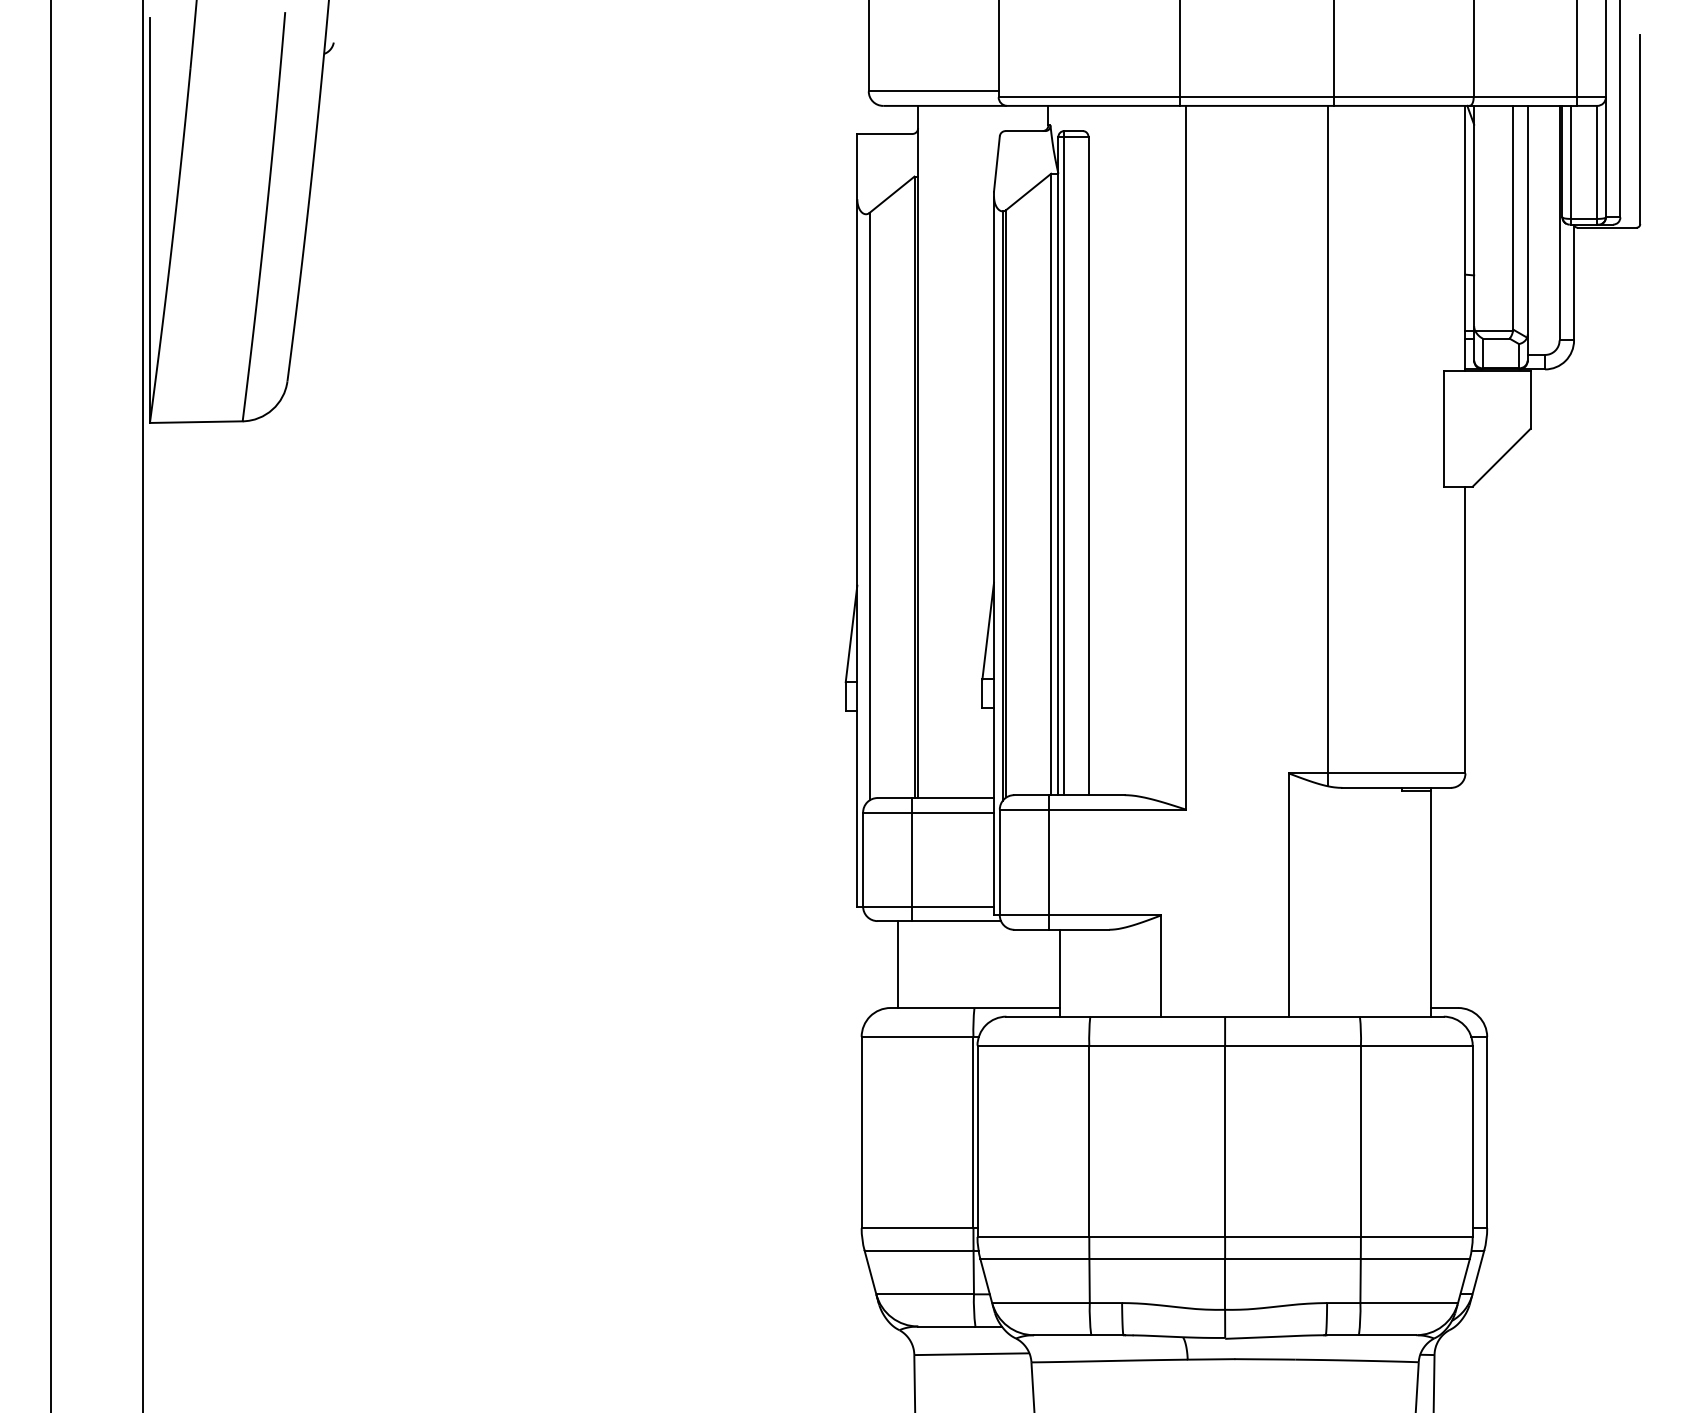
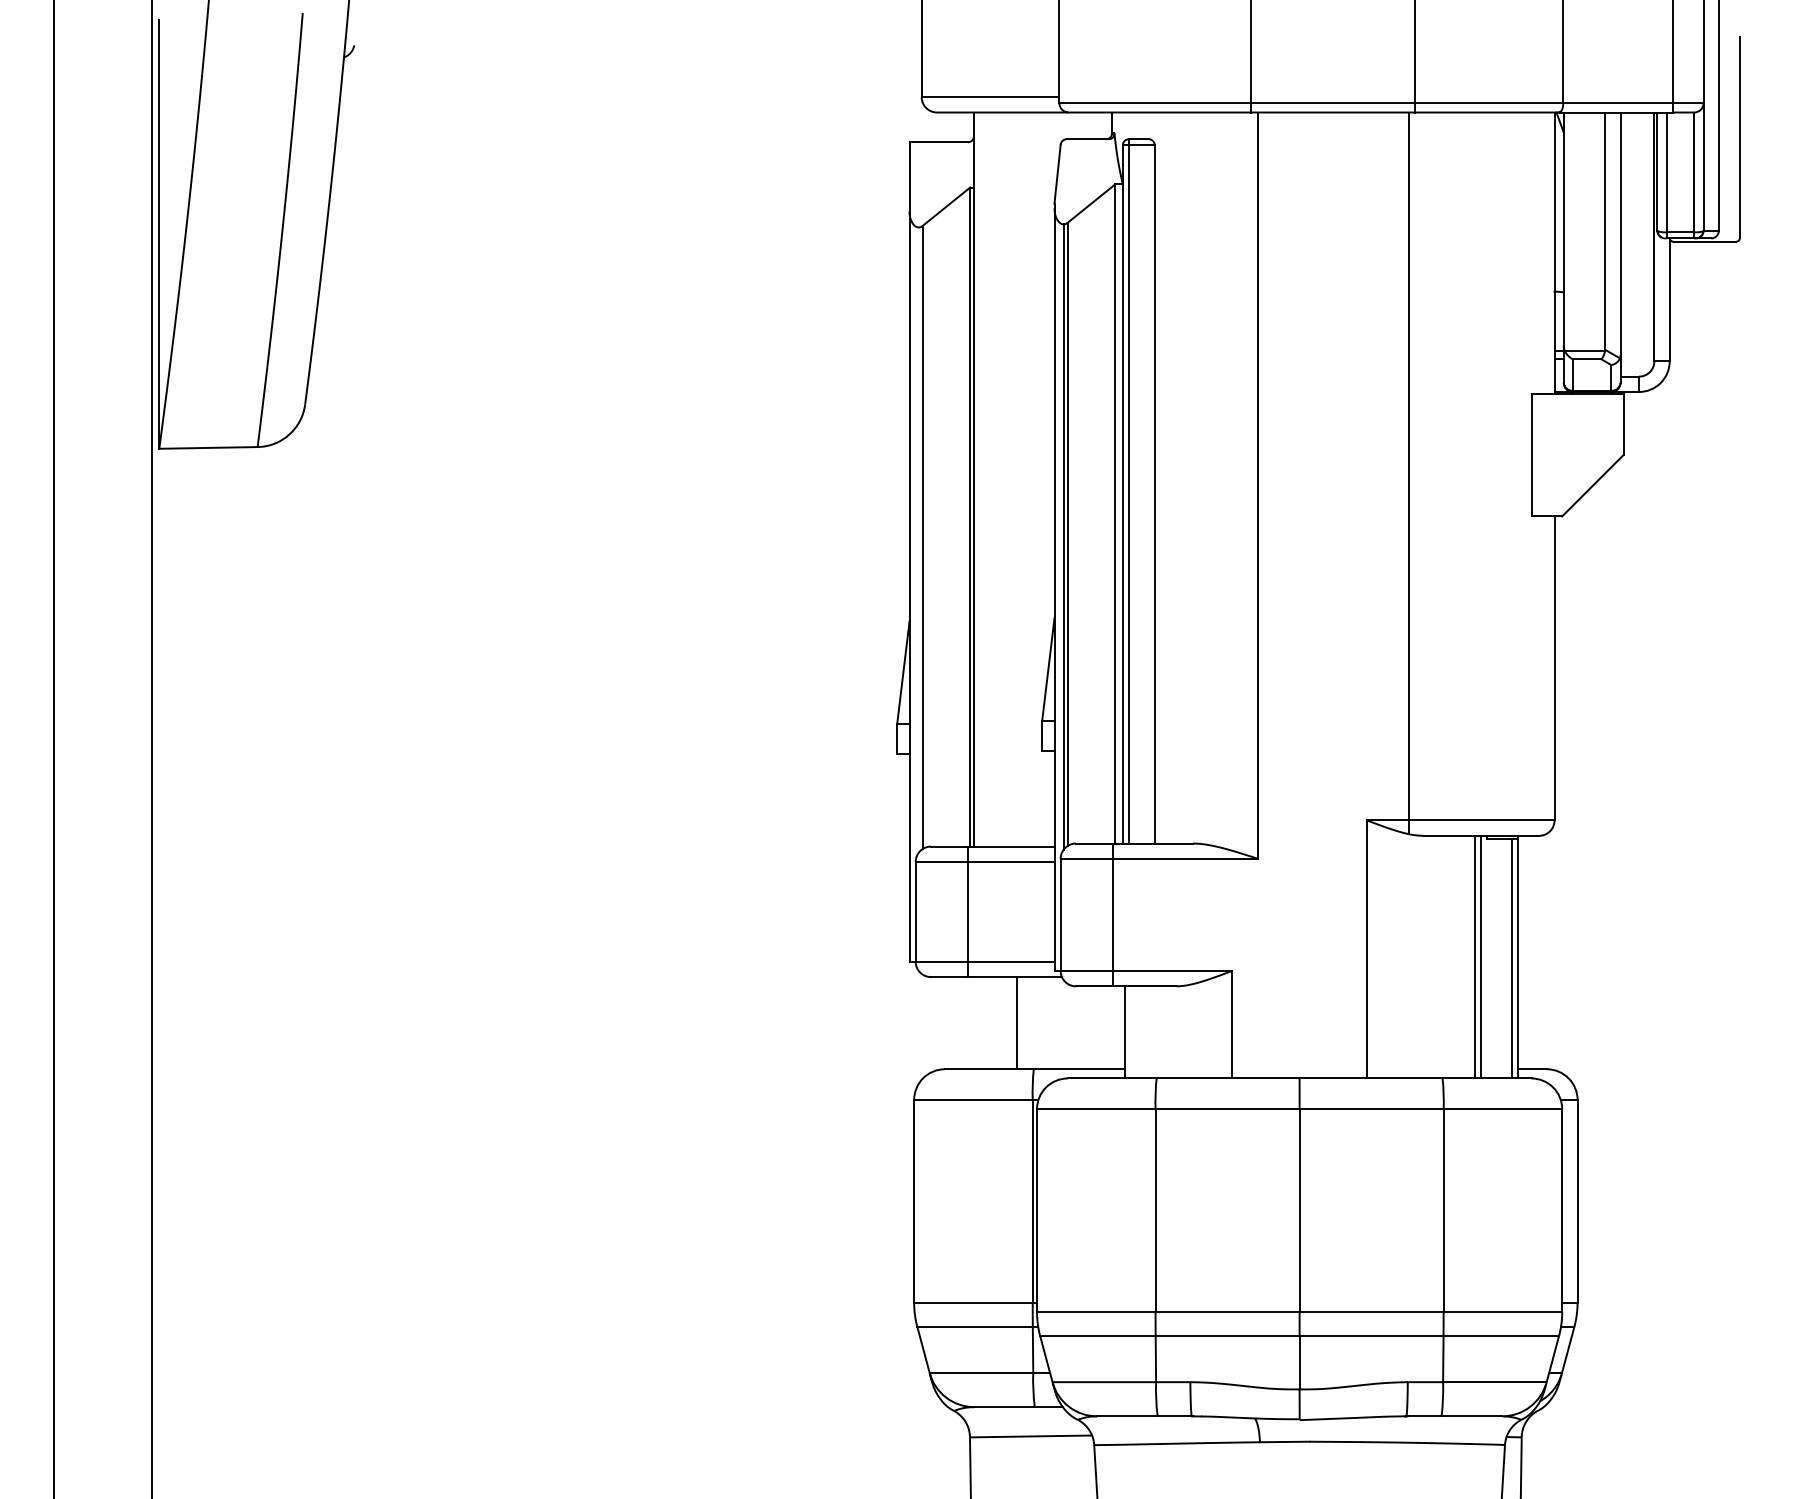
line: (1390, 901) -> (1475, 956), added
line: (1395, 901) -> (1480, 956), added
line: (1424, 903) -> (1511, 958), added
line: (897, 964) -> (1016, 1023), moved

